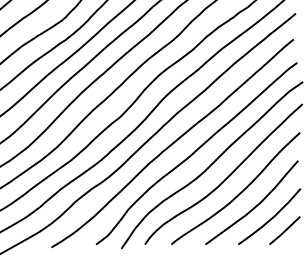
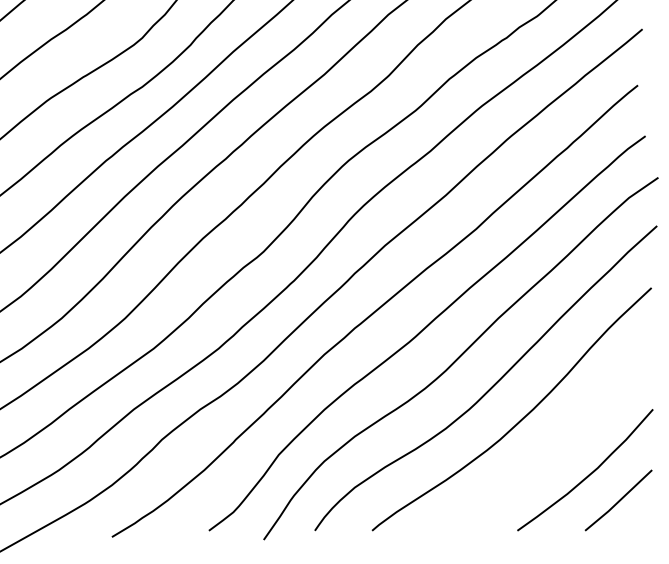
curve: (255, 205) -> (554, 445), removed

